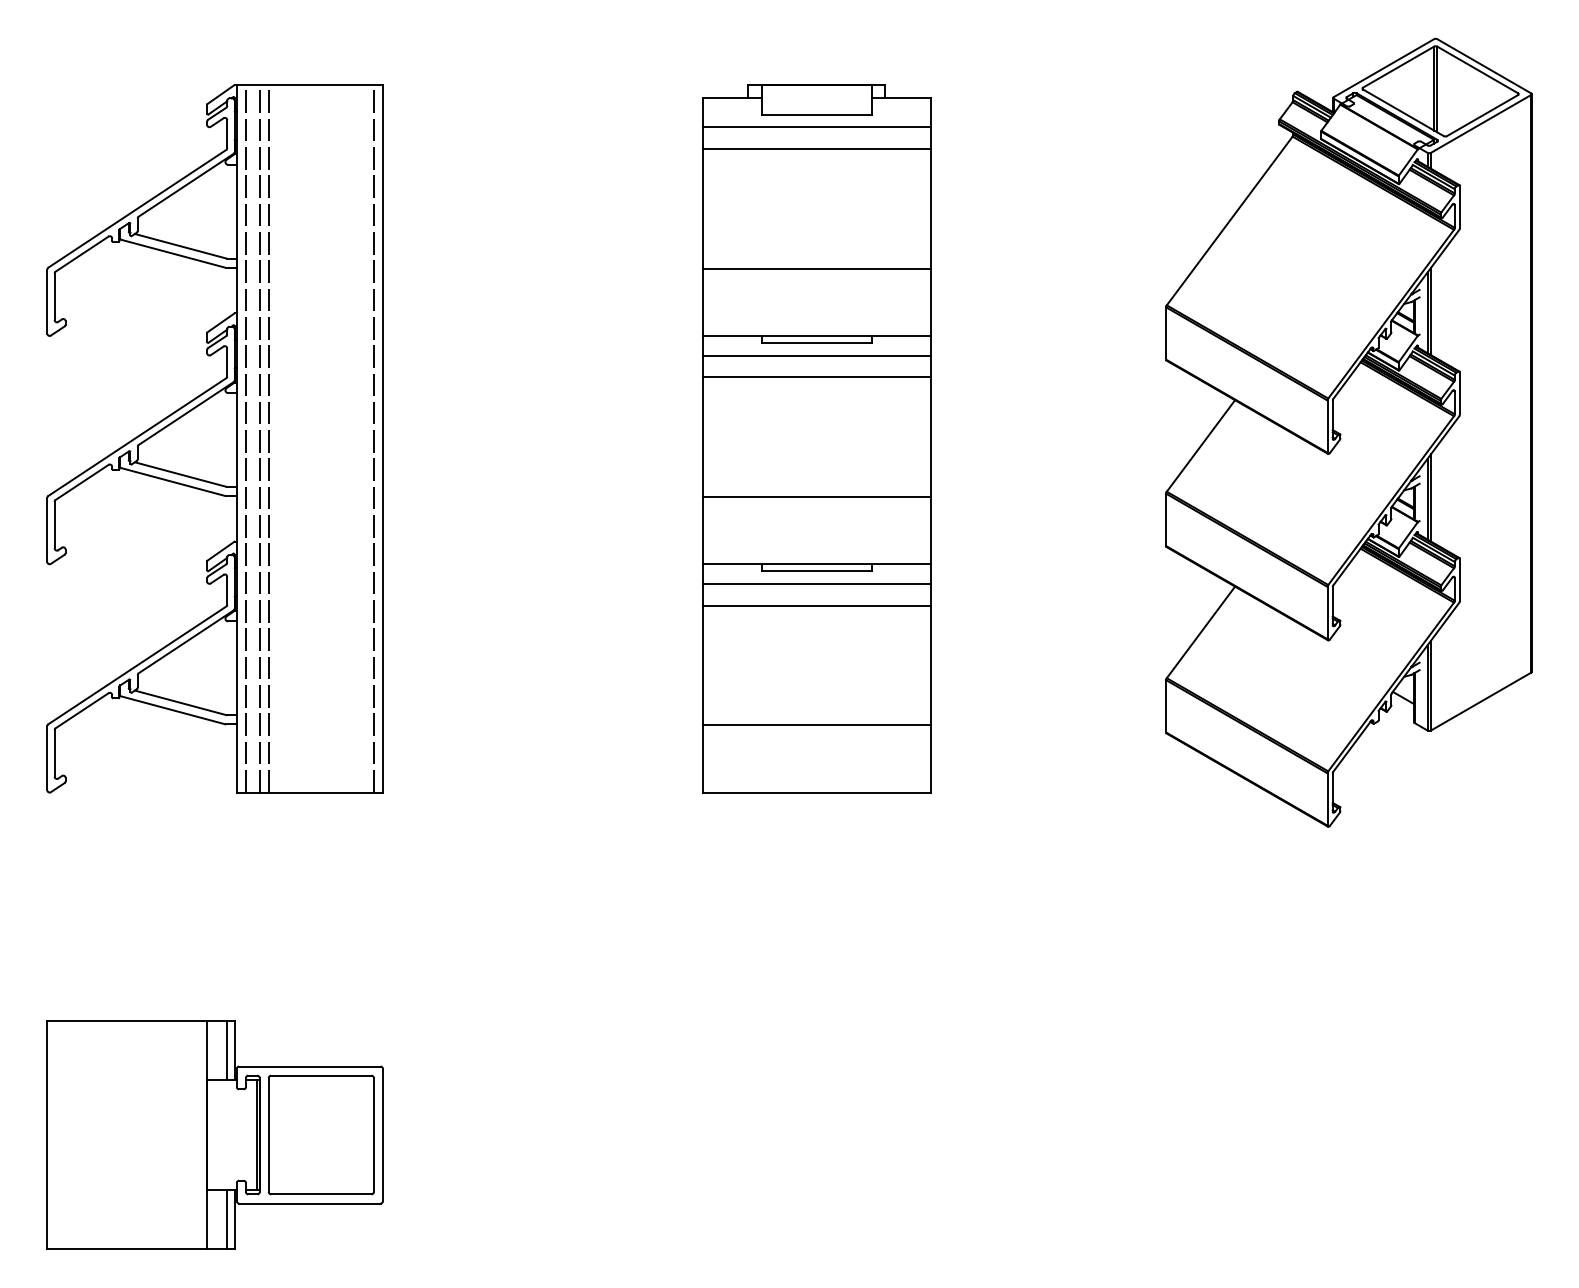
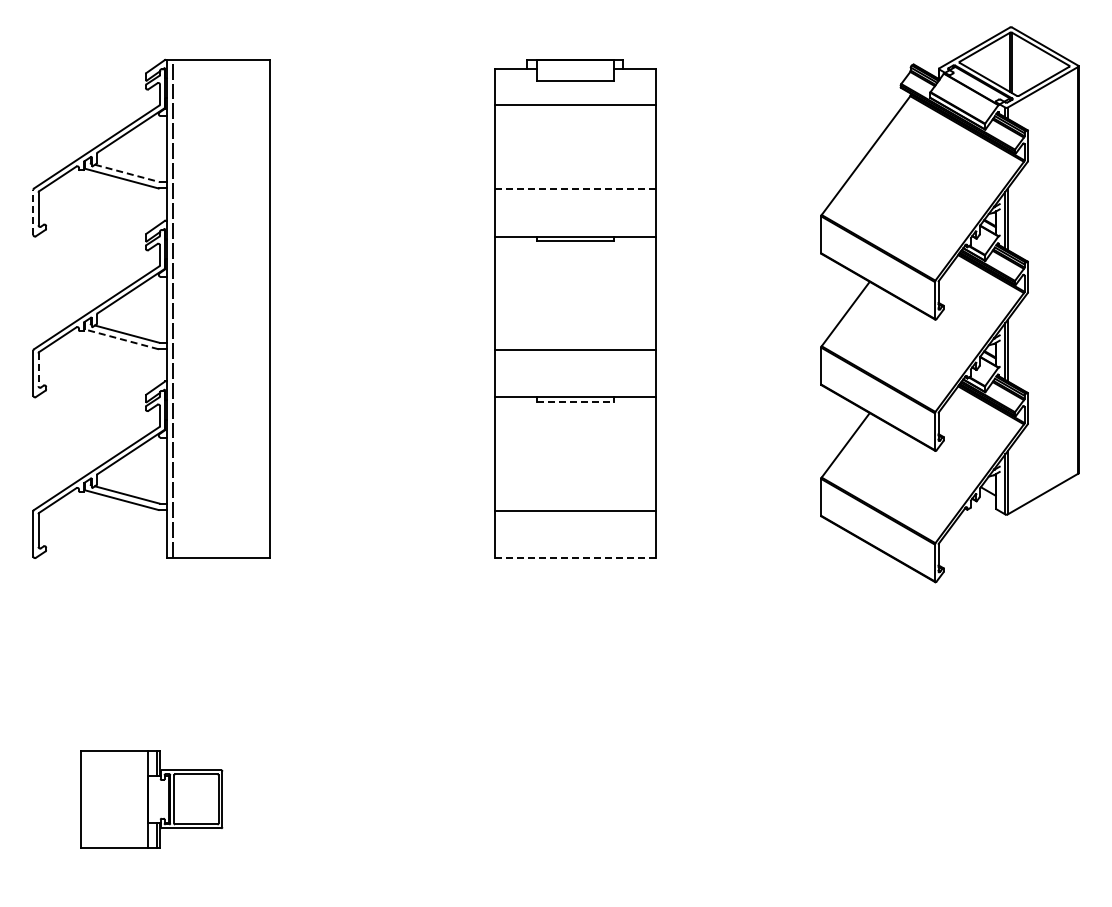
line: (815, 127) -> (574, 89), removed
line: (181, 246) -> (127, 173), solid -> dashed
line: (817, 269) -> (575, 189), solid -> dashed
line: (47, 301) -> (33, 212), solid -> dashed
line: (815, 355) -> (574, 250), removed
line: (815, 377) -> (574, 265), removed
line: (259, 438) -> (182, 308), removed
line: (269, 438) -> (189, 308), removed
line: (374, 438) -> (263, 308), removed
line: (172, 482) -> (121, 339), solid -> dashed
line: (54, 526) -> (38, 370), solid -> dashed
line: (817, 571) -> (575, 402), solid -> dashed
line: (815, 584) -> (574, 411), removed
line: (815, 605) -> (574, 426), removed
line: (817, 793) -> (575, 558), solid -> dashed
part: (215, 1135) -> (151, 799), size x0.6

